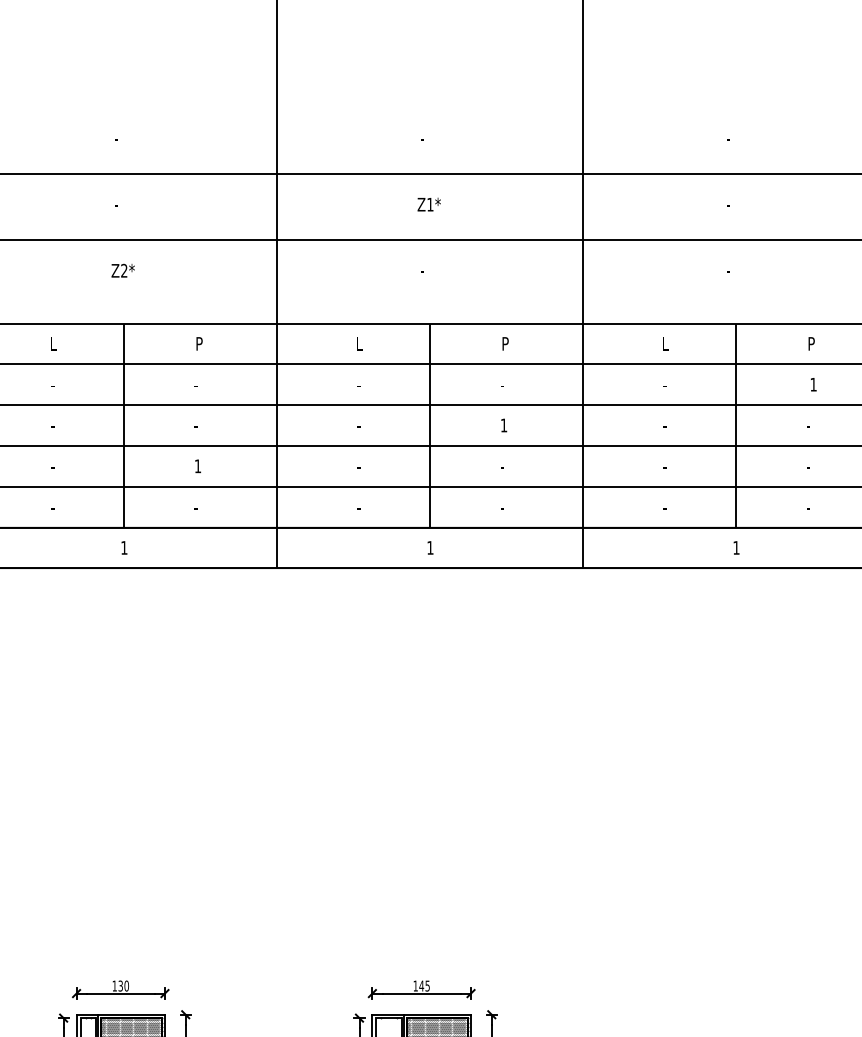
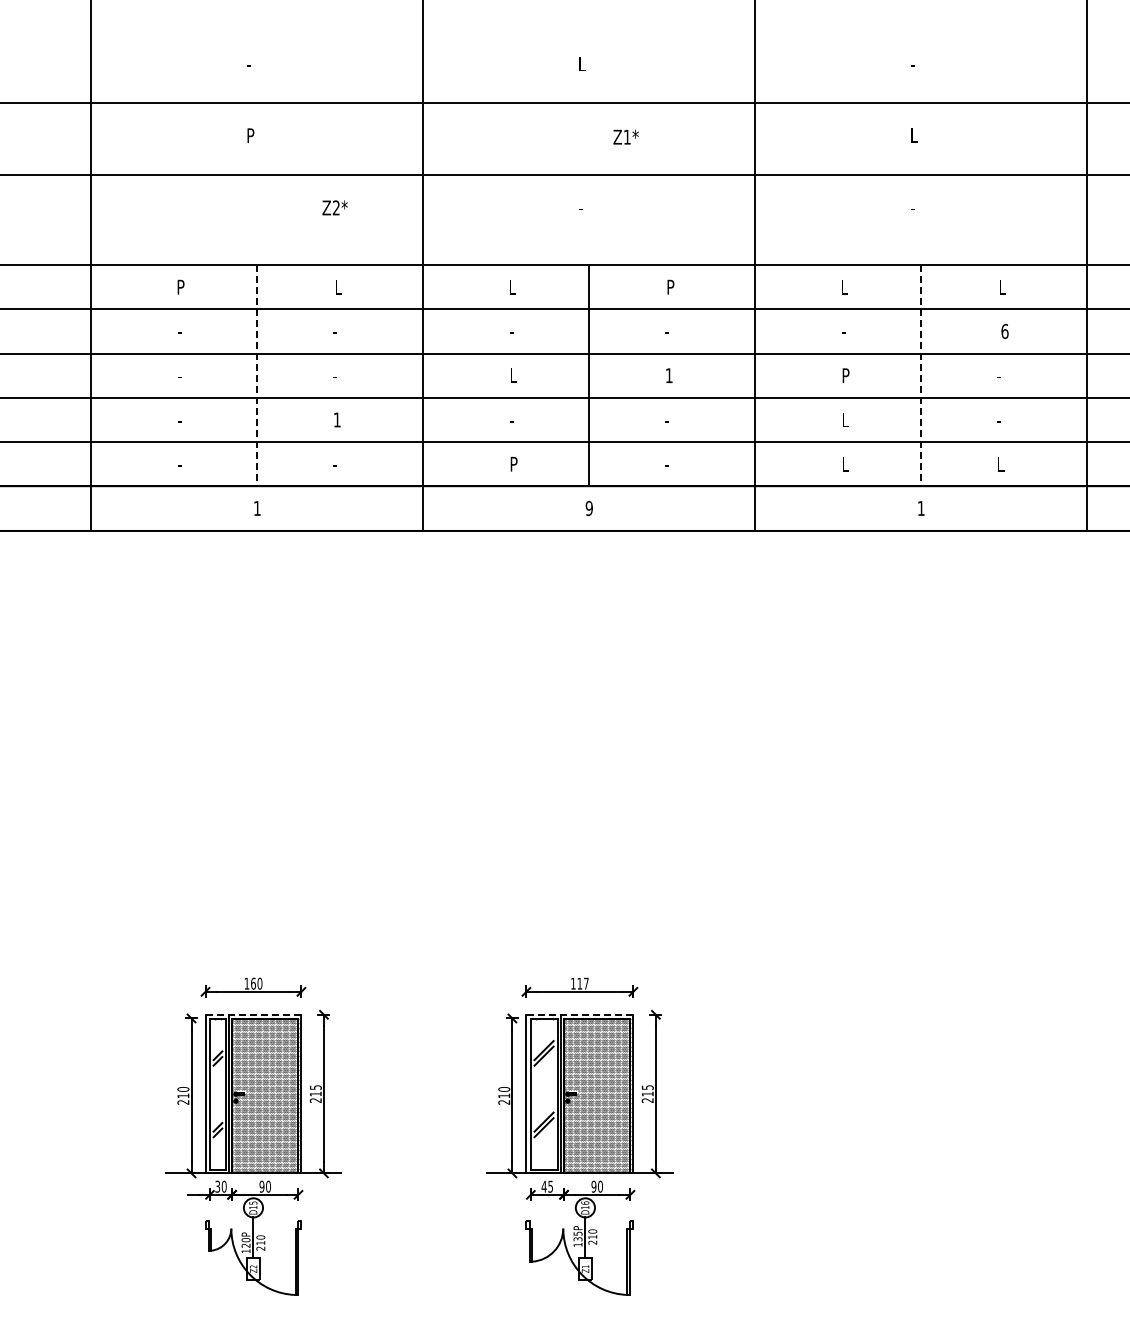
text: (424, 137) -> (582, 63), - -> L
text: (118, 204) -> (250, 135), - -> P
text: (428, 204) -> (625, 136), moved
text: (730, 204) -> (914, 135), - -> L
text: (122, 270) -> (334, 207), moved
text: (53, 343) -> (180, 286), L -> P
text: (199, 343) -> (338, 286), P -> L
text: (811, 343) -> (1002, 286), P -> L
text: (813, 383) -> (1004, 330), 1 -> 6
line: (124, 425) -> (257, 375), solid -> dashed
text: (360, 425) -> (513, 375), - -> L
text: (666, 425) -> (845, 375), - -> P
line: (736, 425) -> (921, 375), solid -> dashed
text: (666, 465) -> (845, 419), - -> L
text: (360, 506) -> (513, 463), - -> P
text: (666, 507) -> (845, 464), - -> L
text: (809, 507) -> (1000, 464), - -> L
text: (429, 547) -> (588, 508), 1 -> 9
text: (120, 985) -> (253, 983), 130 -> 160
text: (424, 985) -> (582, 983), 145 -> 117
line: (120, 1014) -> (253, 1014), solid -> dashed
line: (421, 1014) -> (579, 1014), solid -> dashed

